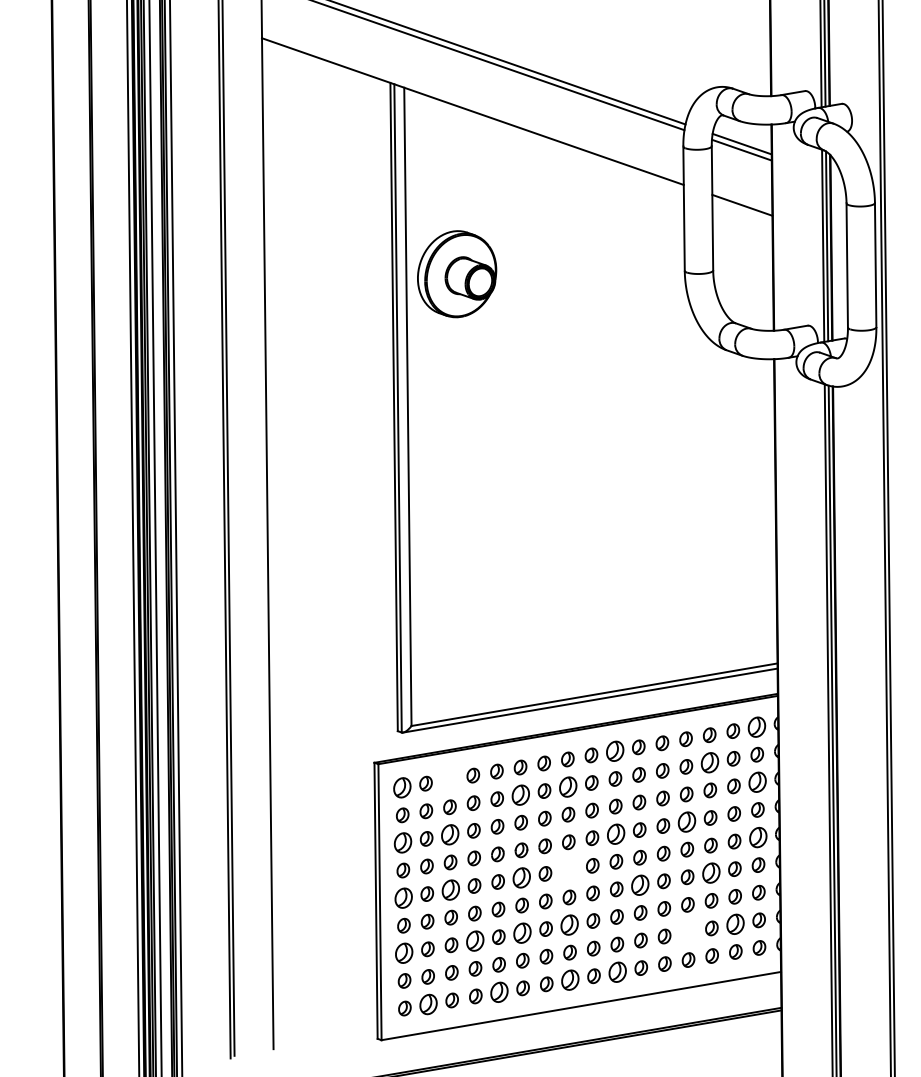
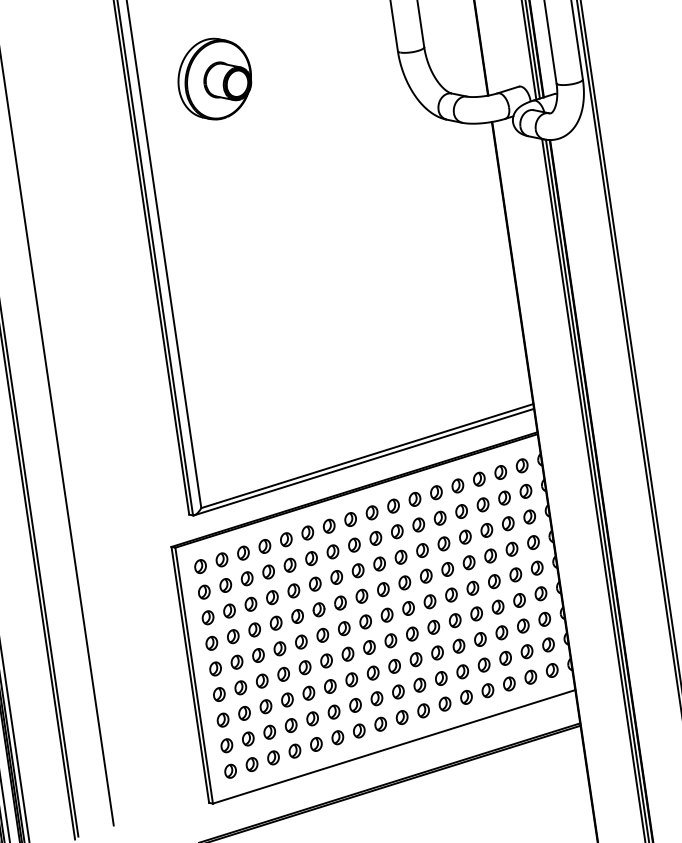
part: (457, 274) -> (215, 79), moved
part: (756, 726) -> (521, 465), size x0.71
part: (614, 751) -> (392, 506), size x0.71
part: (709, 762) -> (482, 504), size x0.71
part: (449, 779) -> (243, 553), added
part: (757, 782) -> (529, 517), size x0.71
part: (567, 786) -> (353, 544), size x0.71
part: (402, 787) -> (200, 566), size x0.71
part: (520, 794) -> (311, 558), size x0.71
part: (686, 821) -> (468, 562), size x0.71
part: (615, 833) -> (404, 582), size x0.71
part: (450, 834) -> (251, 603), size x0.71
part: (757, 837) -> (536, 568), size x0.71
part: (402, 842) -> (207, 617), size x0.71
part: (568, 869) -> (365, 621), added
part: (710, 873) -> (497, 607), size x0.71
part: (521, 877) -> (322, 634), size x0.71
part: (640, 885) -> (433, 627), size x0.71
part: (450, 889) -> (258, 655), size x0.71
part: (403, 897) -> (215, 668), size x0.71
part: (569, 924) -> (372, 672), size x0.71
part: (735, 924) -> (527, 651), size x0.71
part: (522, 932) -> (330, 685), size x0.71
part: (687, 932) -> (483, 665), added
part: (474, 941) -> (286, 700), size x0.71
part: (404, 953) -> (223, 720), size x0.71
part: (617, 971) -> (423, 710), size x0.71
part: (570, 980) -> (380, 724), size x0.71
part: (499, 992) -> (316, 744), size x0.71
part: (428, 1004) -> (252, 764), size x0.71

